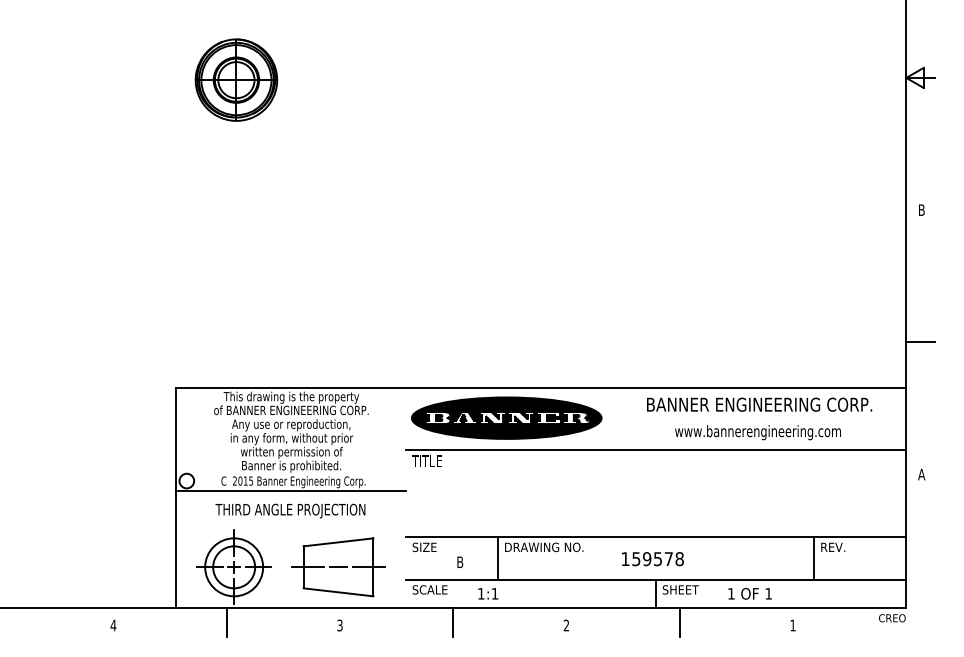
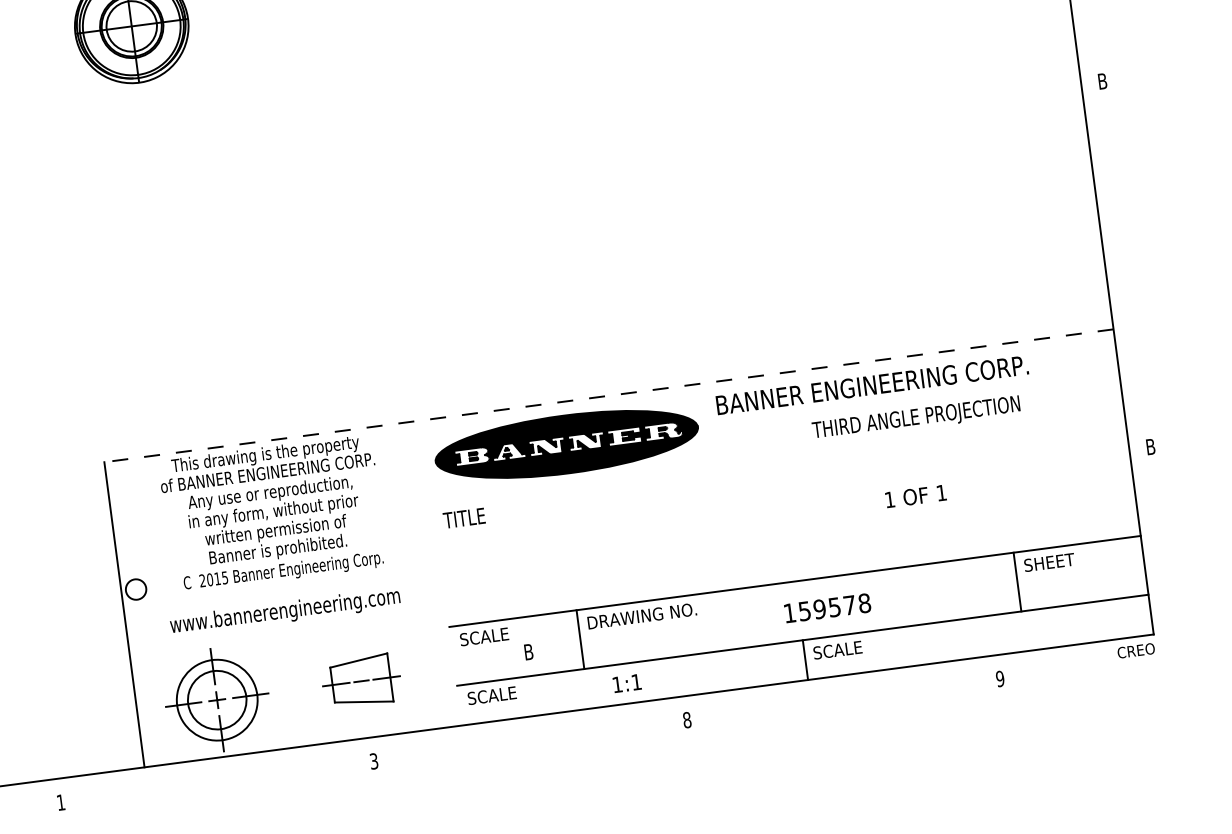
line: (920, 342) -> (1124, 264), removed
line: (540, 387) -> (607, 395), solid -> dashed
text: (759, 404) -> (872, 384), moved
text: (757, 432) -> (916, 418), www.bannerengineering.com -> THIRD ANGLE PROJECTION
line: (656, 449) -> (779, 460), removed
text: (921, 474) -> (1150, 446), A -> B
line: (291, 491) -> (282, 584), removed
text: (290, 510) -> (284, 611), THIRD ANGLE PROJECTION -> www.bannerengineering.com
text: (433, 547) -> (489, 636), SIZE -> SCALE
text: (839, 547) -> (1050, 562), REV. -> SHEET
text: (652, 559) -> (827, 608), moved
part: (338, 567) -> (361, 681), size x0.6
text: (683, 589) -> (842, 649), SHEET -> SCALE
text: (488, 593) -> (627, 682), moved
text: (749, 593) -> (914, 496), moved
line: (226, 622) -> (216, 777), removed
line: (453, 622) -> (530, 736), removed
line: (679, 622) -> (842, 695), removed
text: (113, 625) -> (61, 802), 4 -> 1
text: (566, 625) -> (687, 720), 2 -> 8
text: (792, 625) -> (999, 678), 1 -> 9

